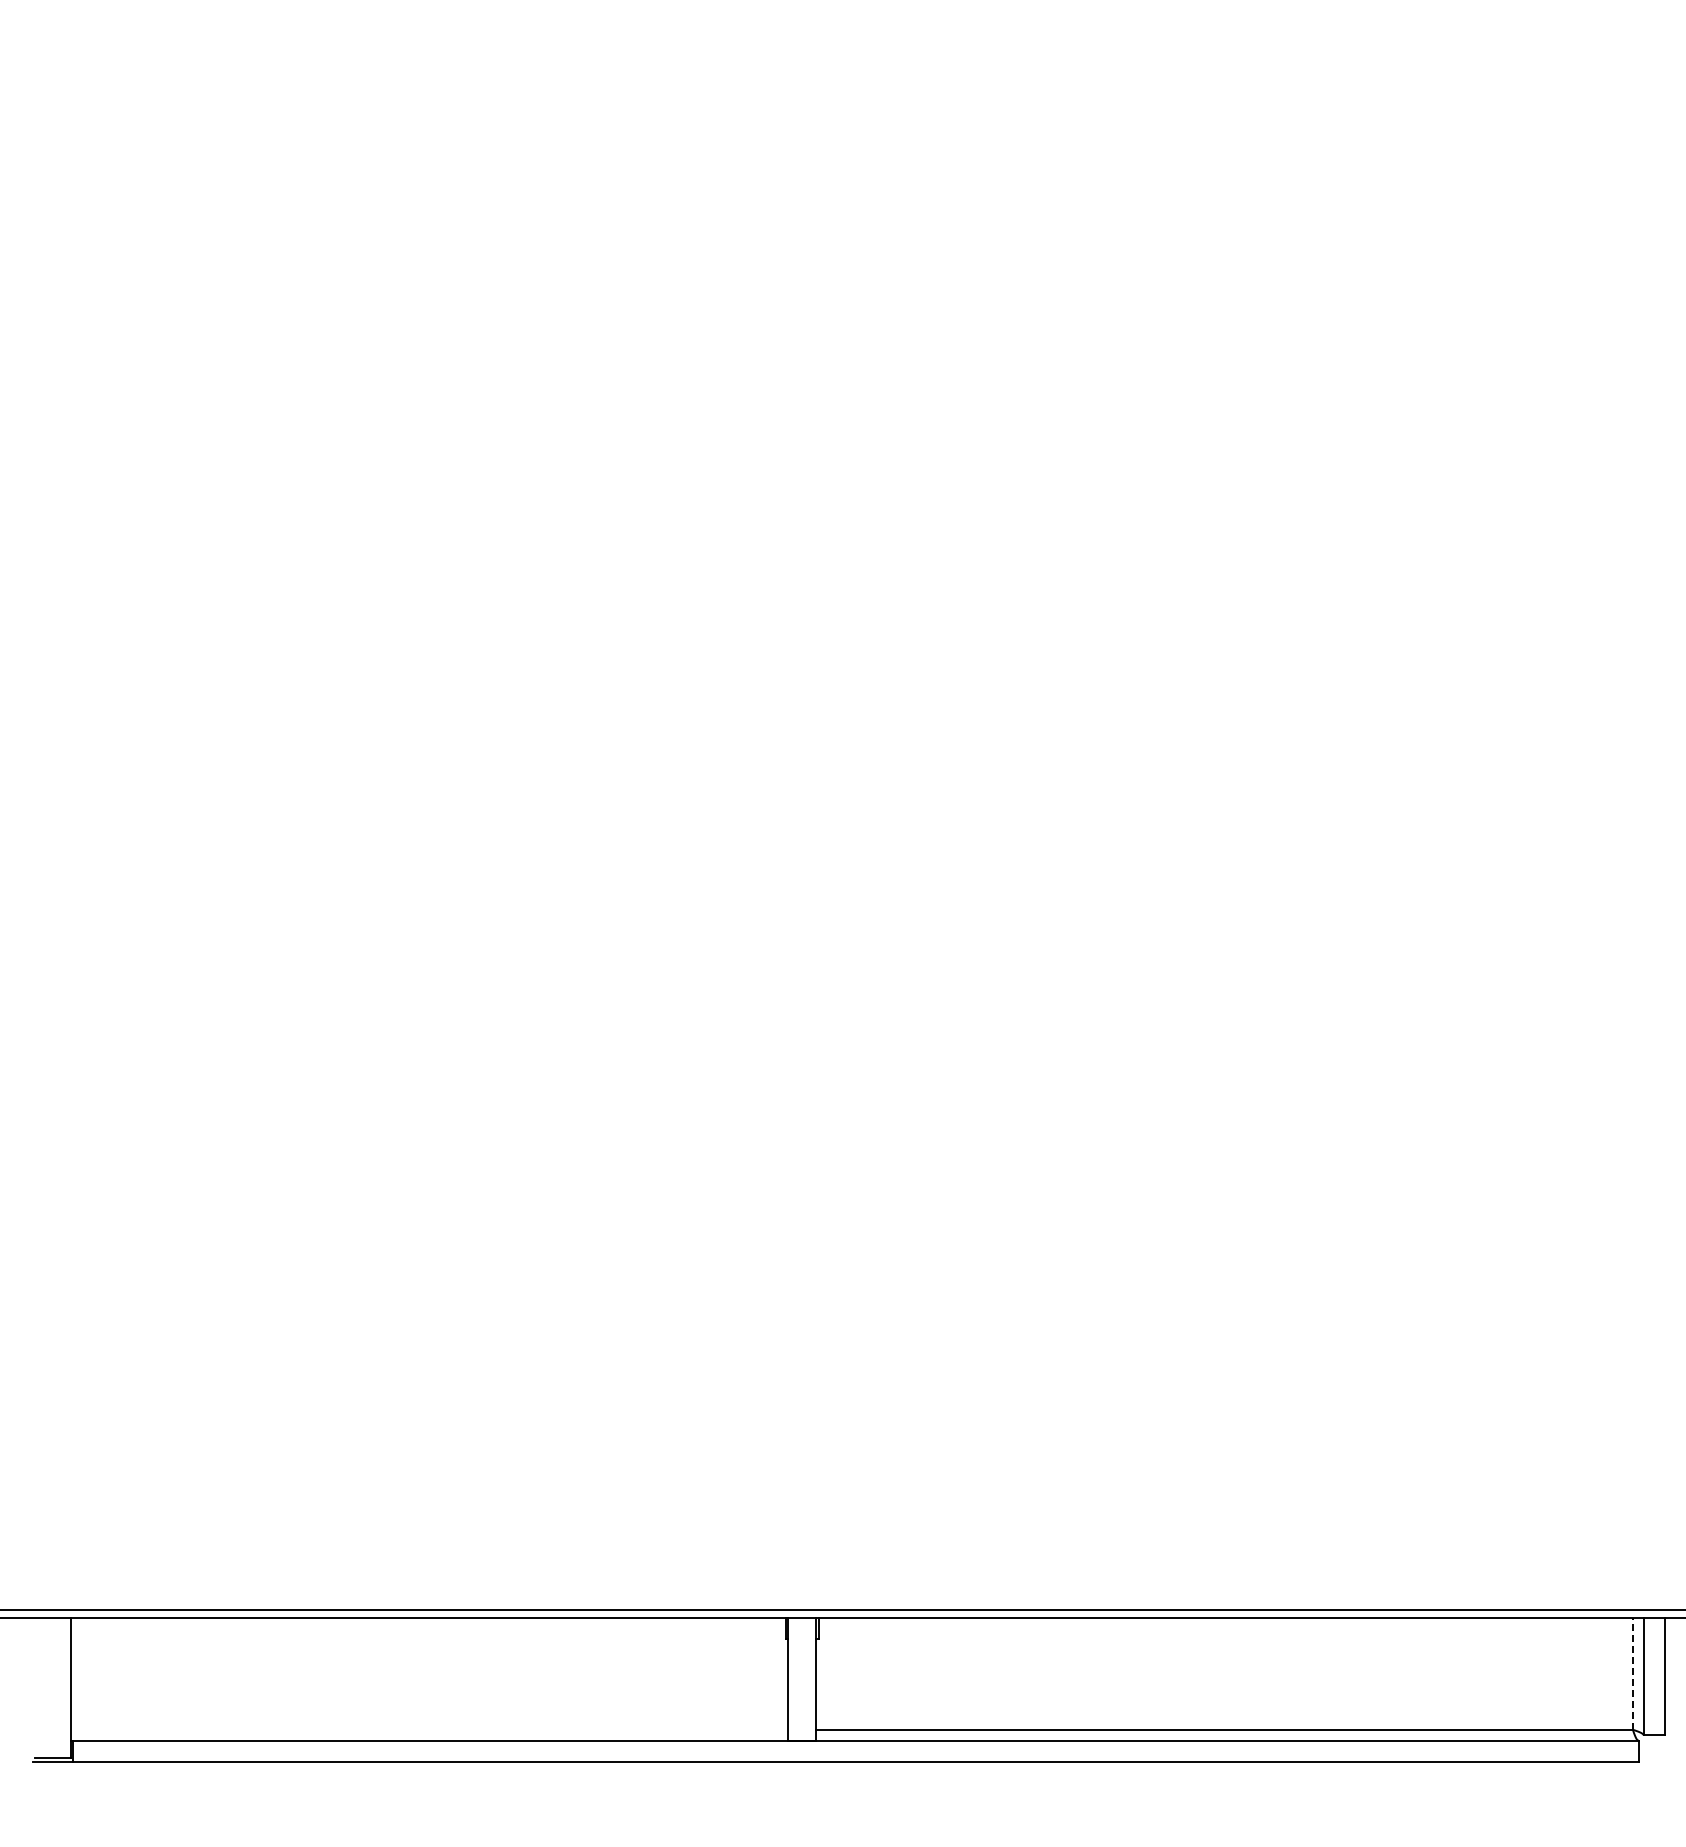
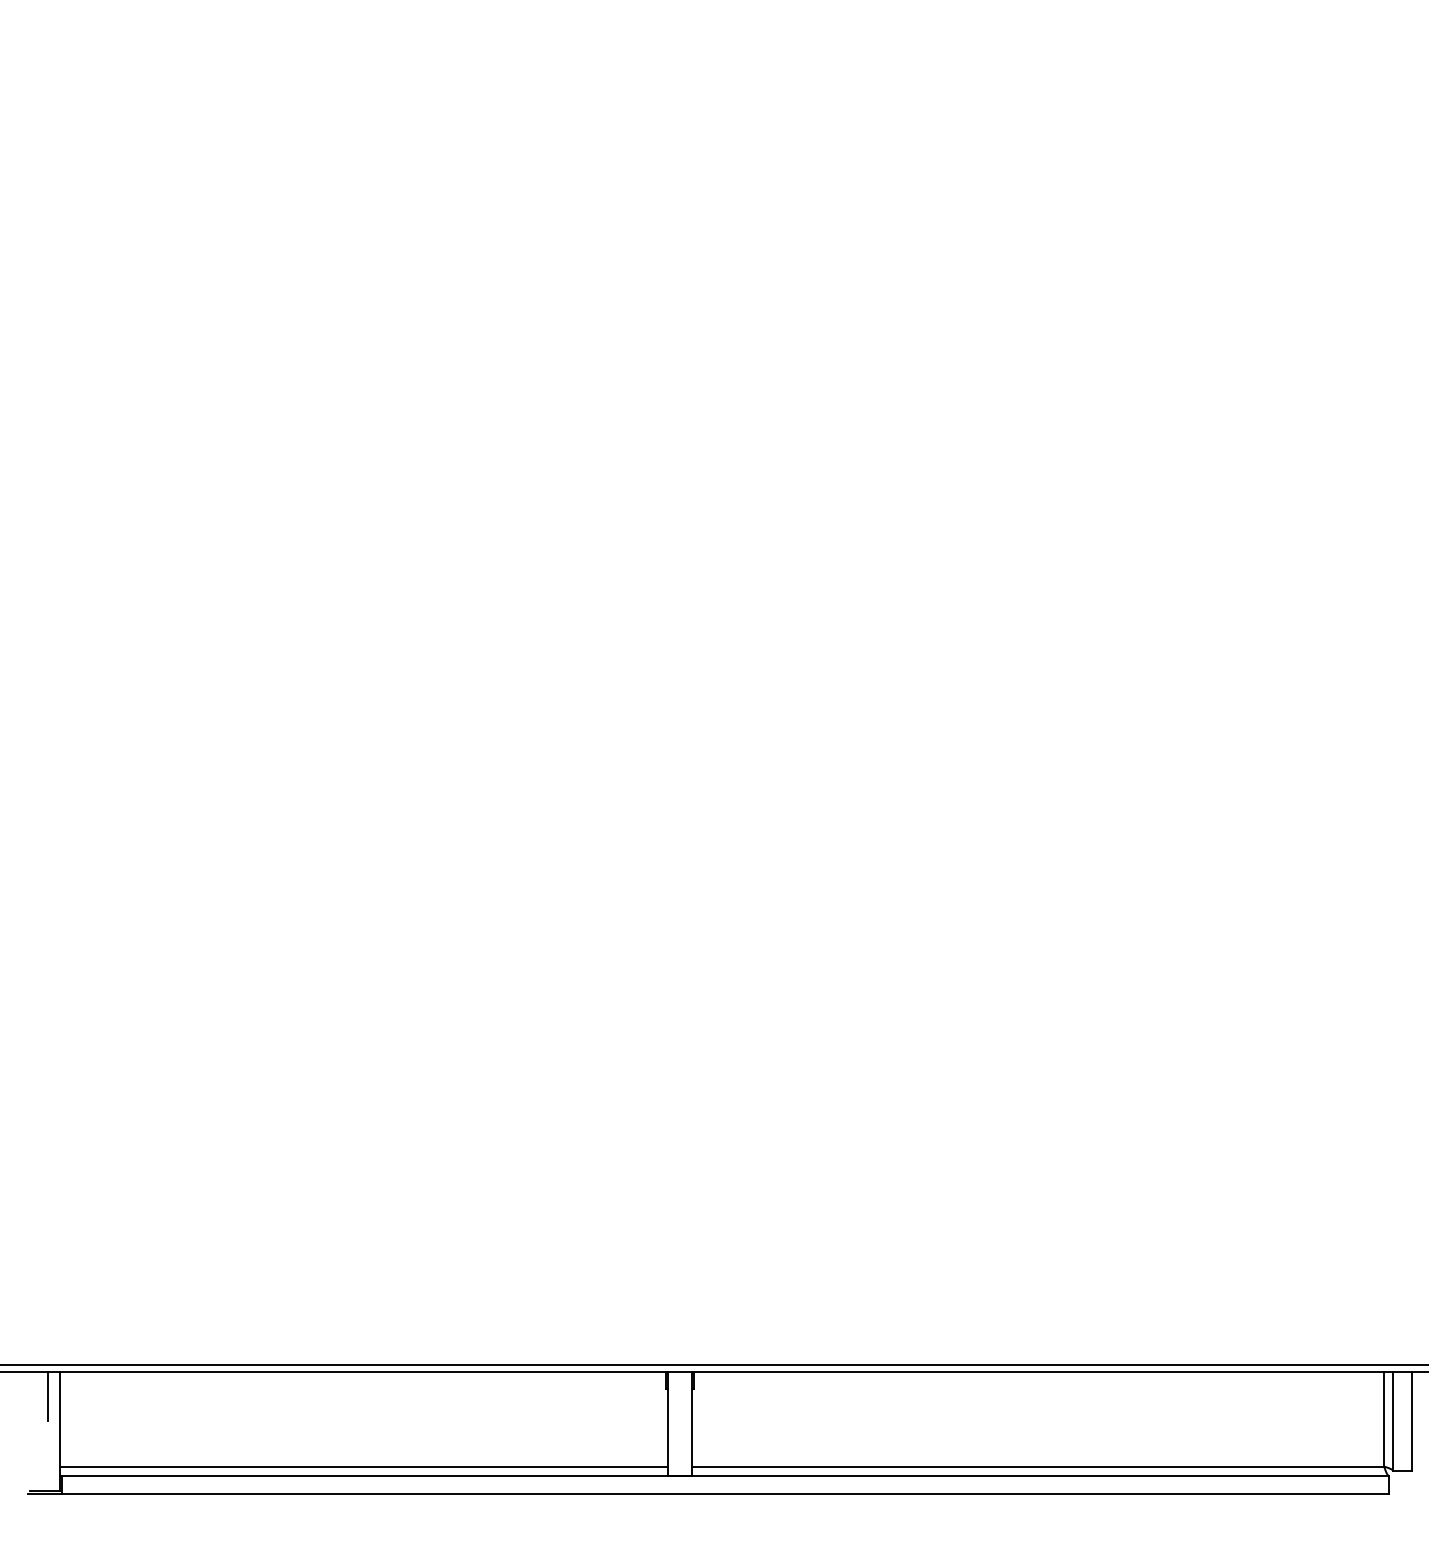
line: (56, 1646) -> (47, 1395), added
line: (1632, 1674) -> (1383, 1419), dashed -> solid
line: (429, 1729) -> (363, 1466), added

